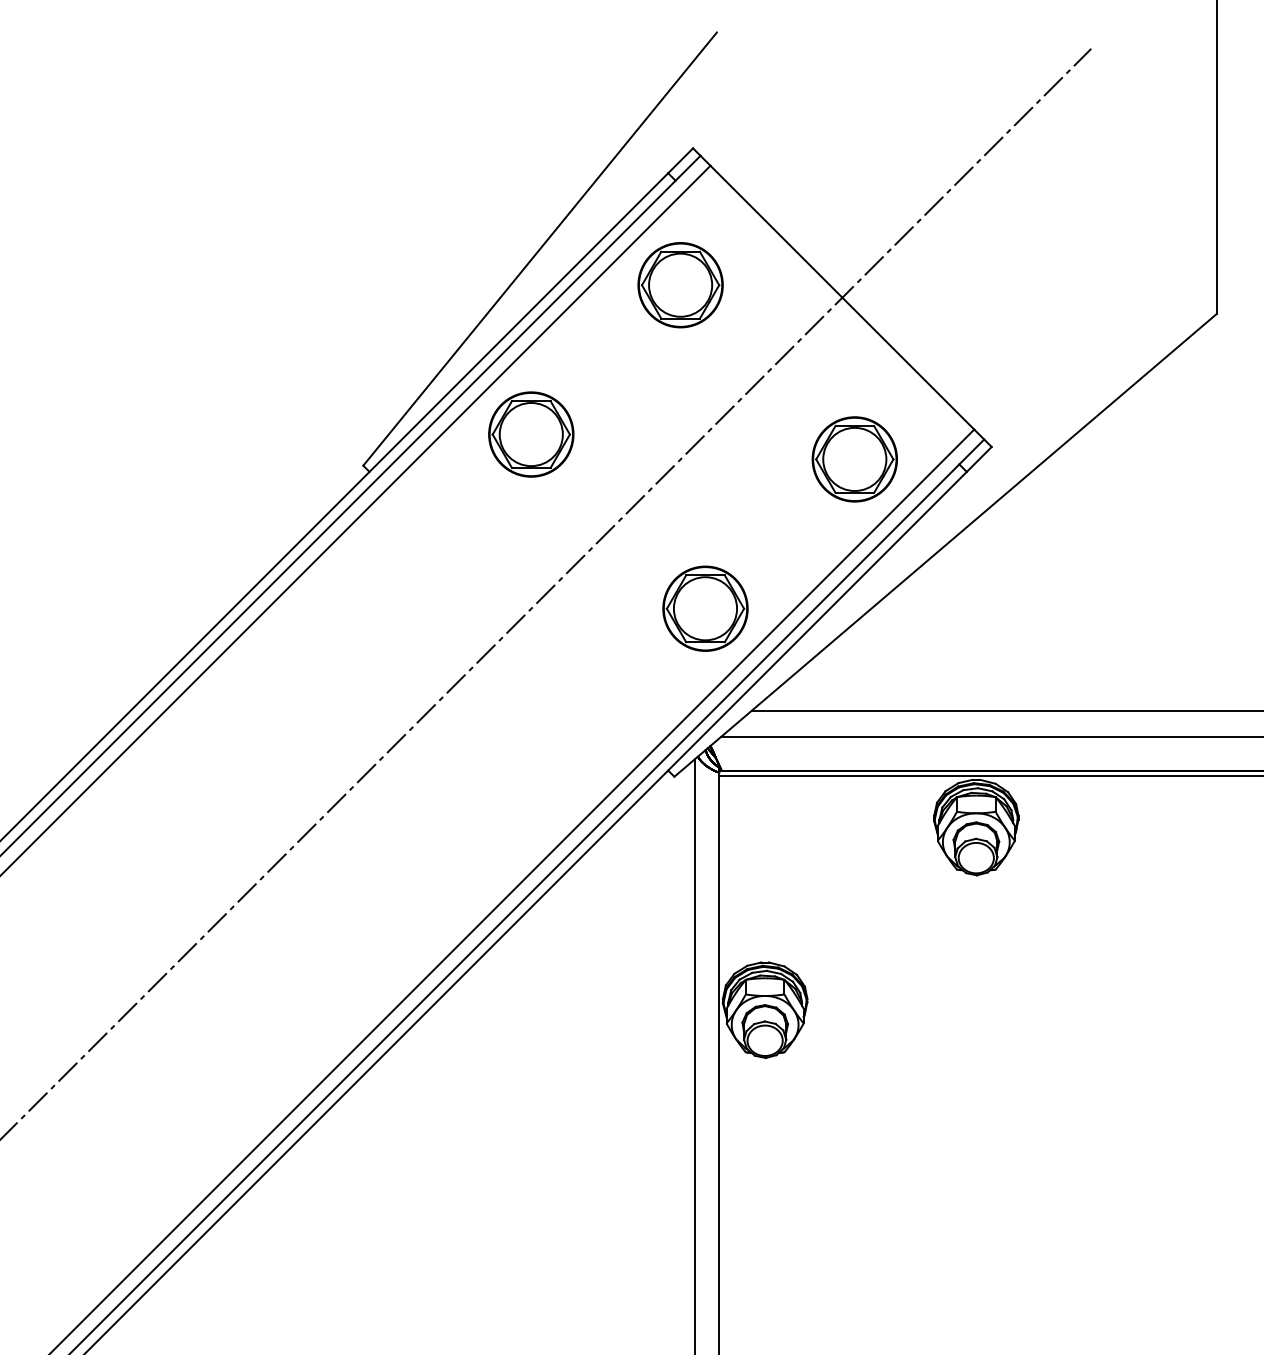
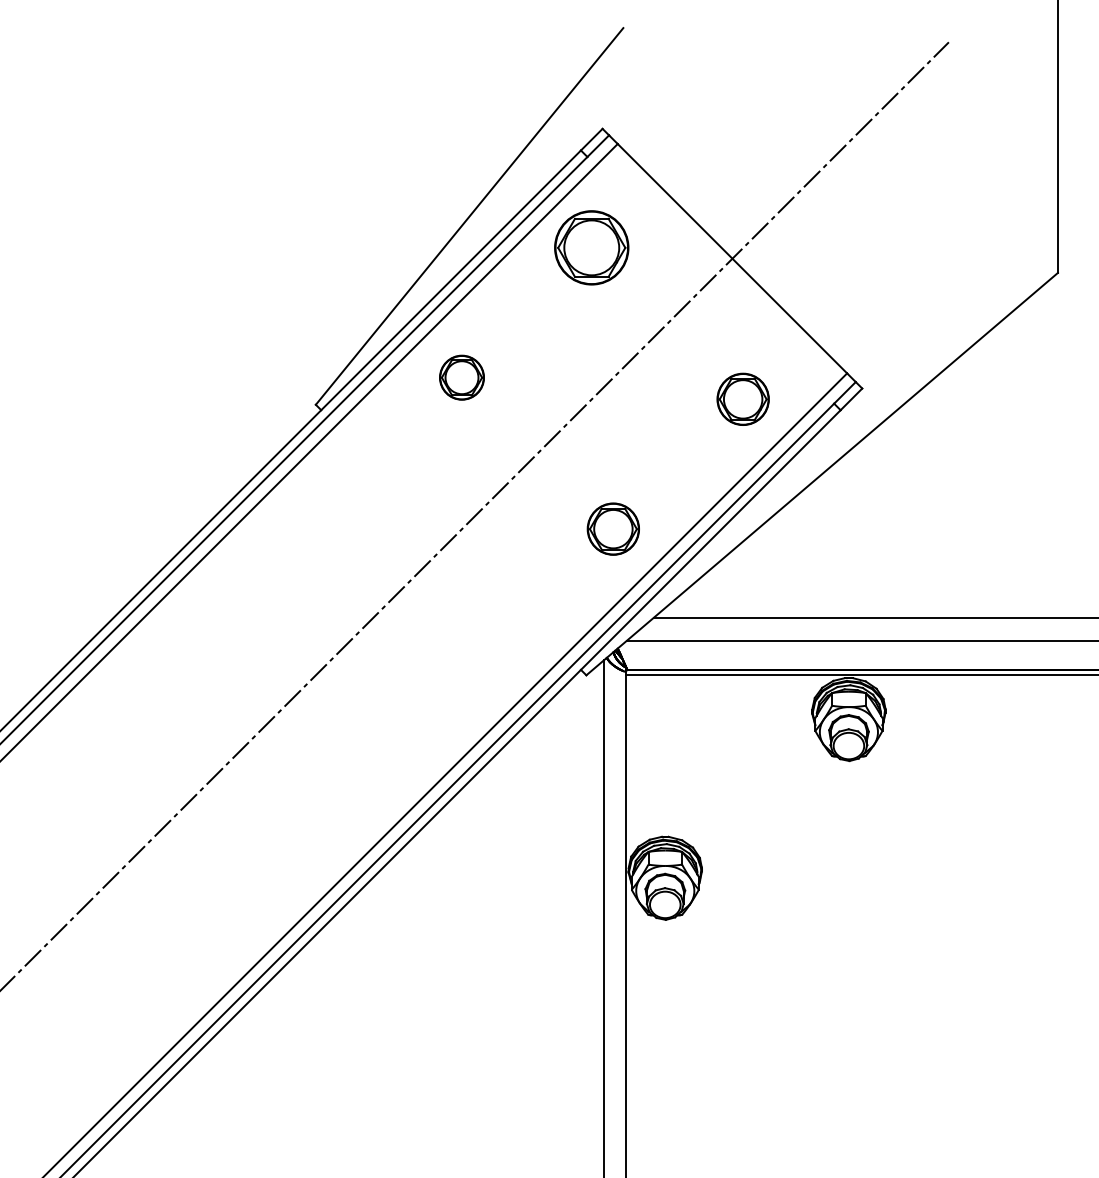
part: (531, 434) -> (462, 377), size x0.6
part: (854, 459) -> (742, 399), size x0.7
part: (705, 608) -> (613, 528), size x0.7

